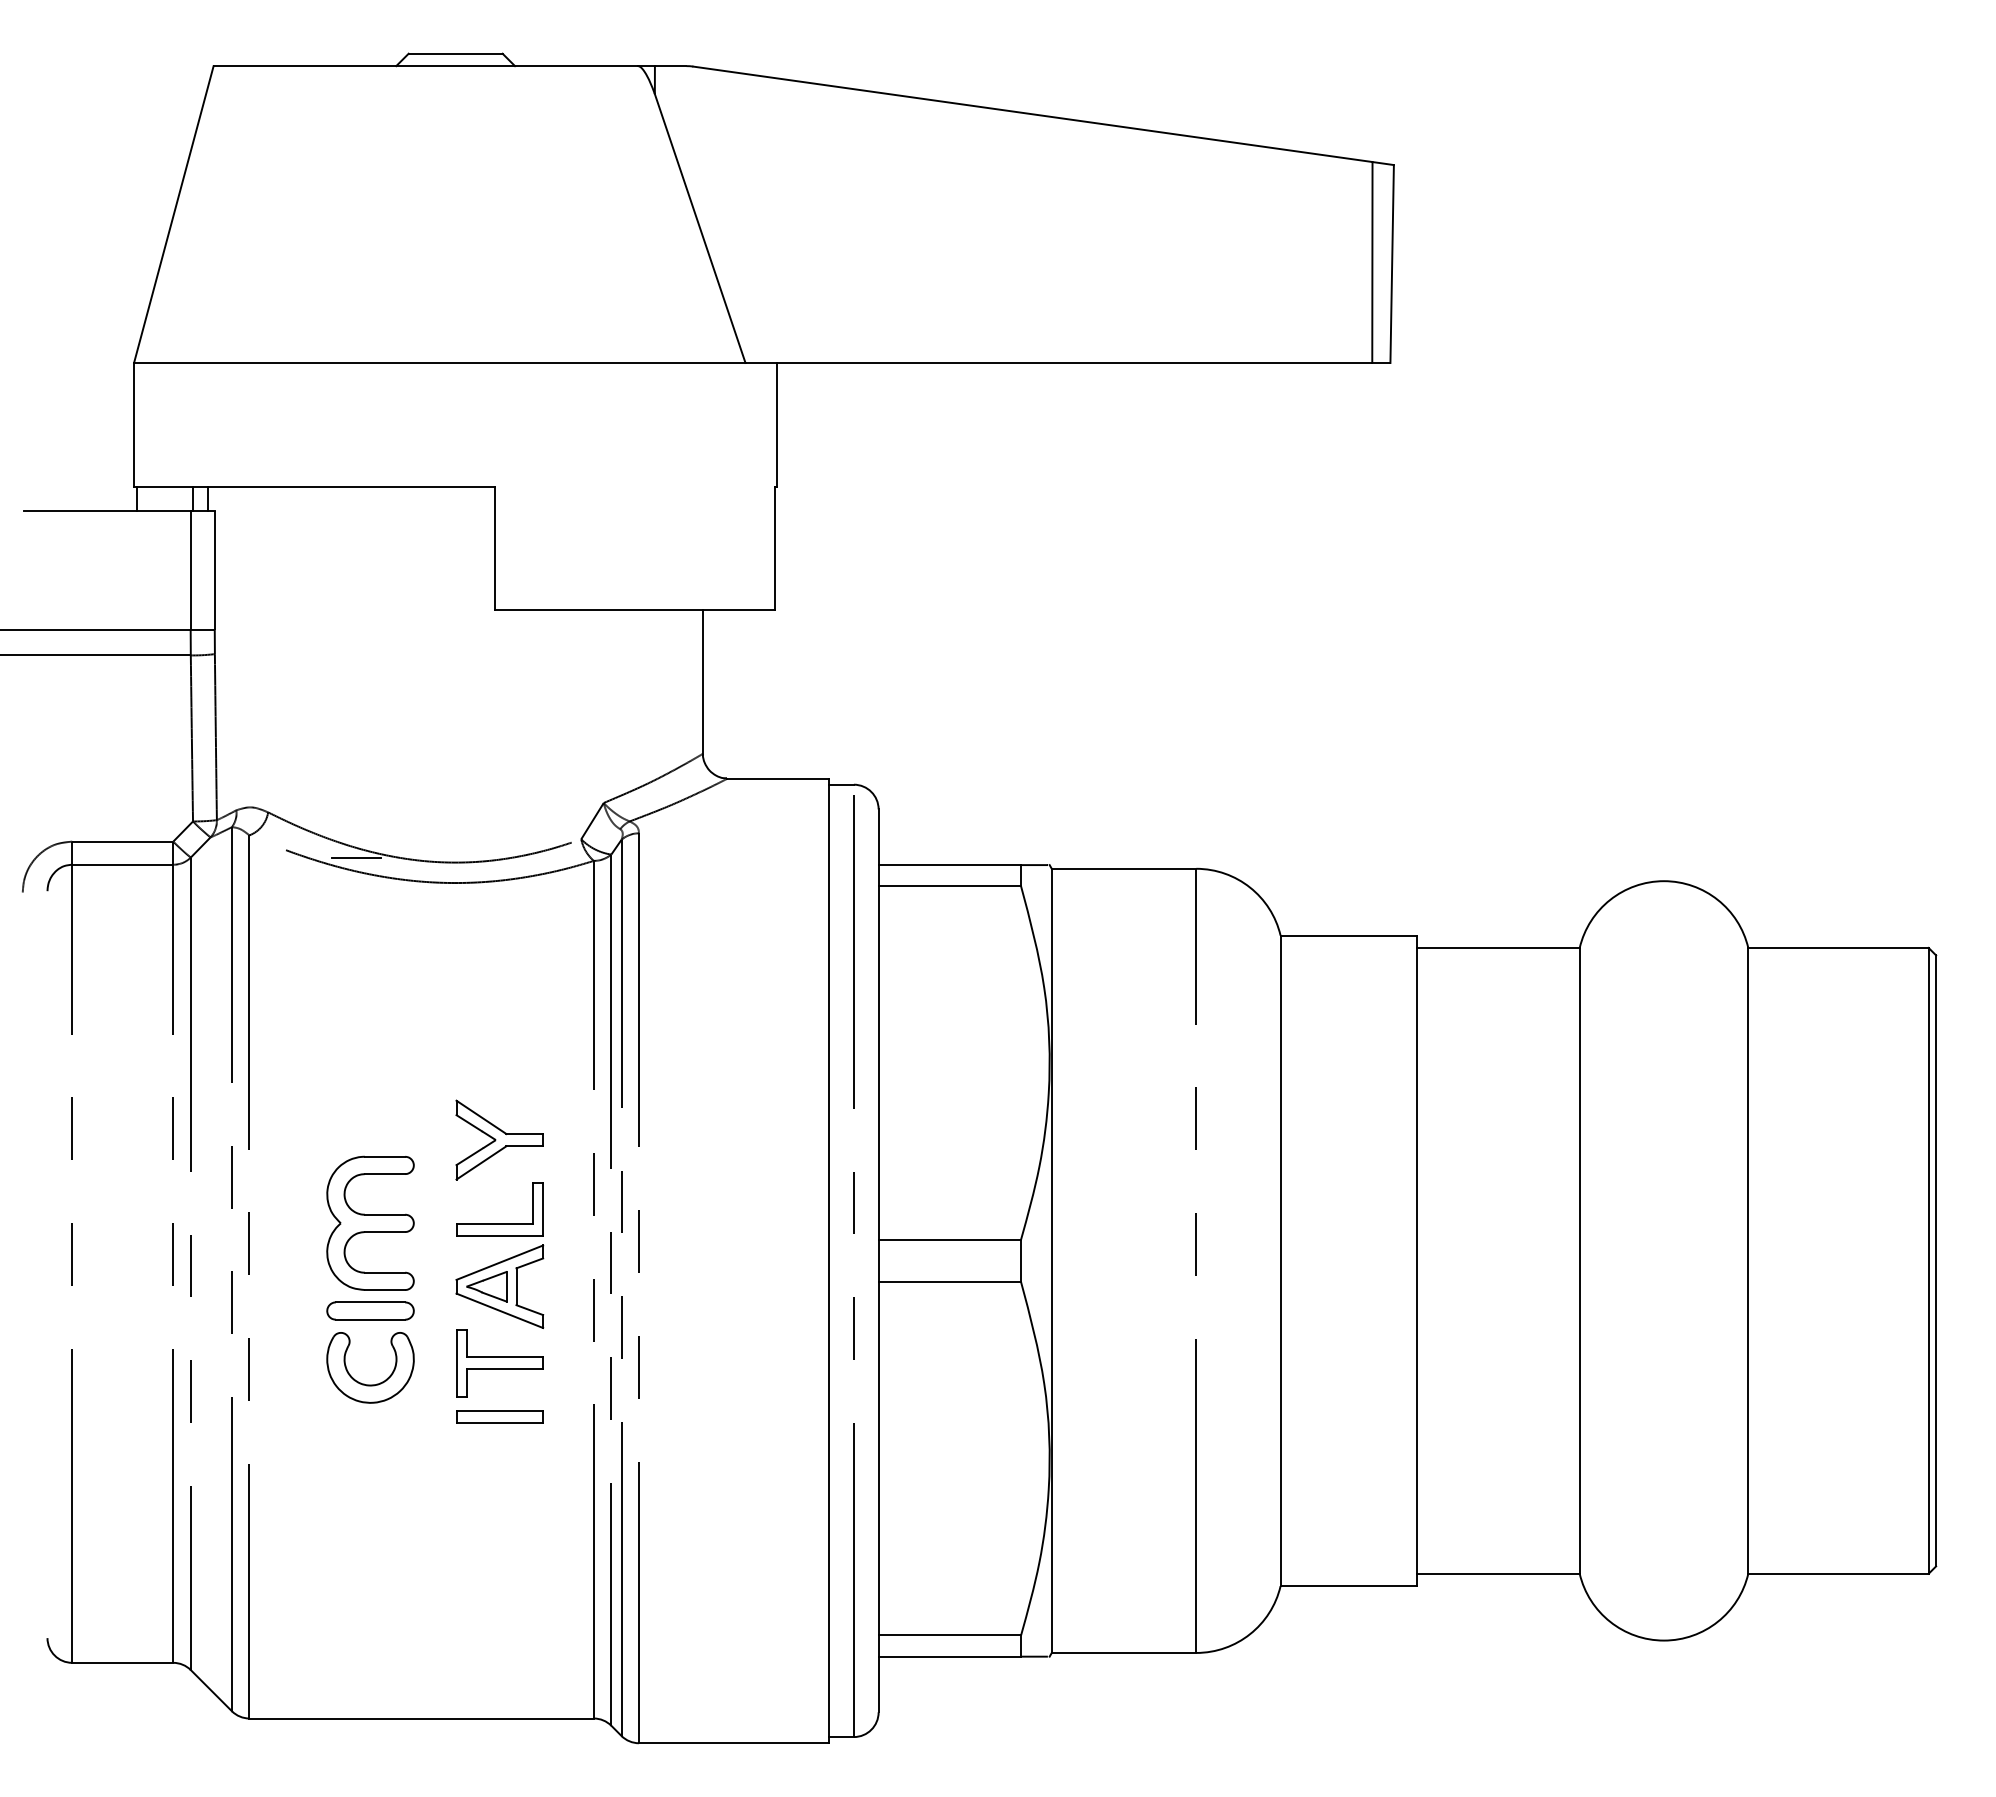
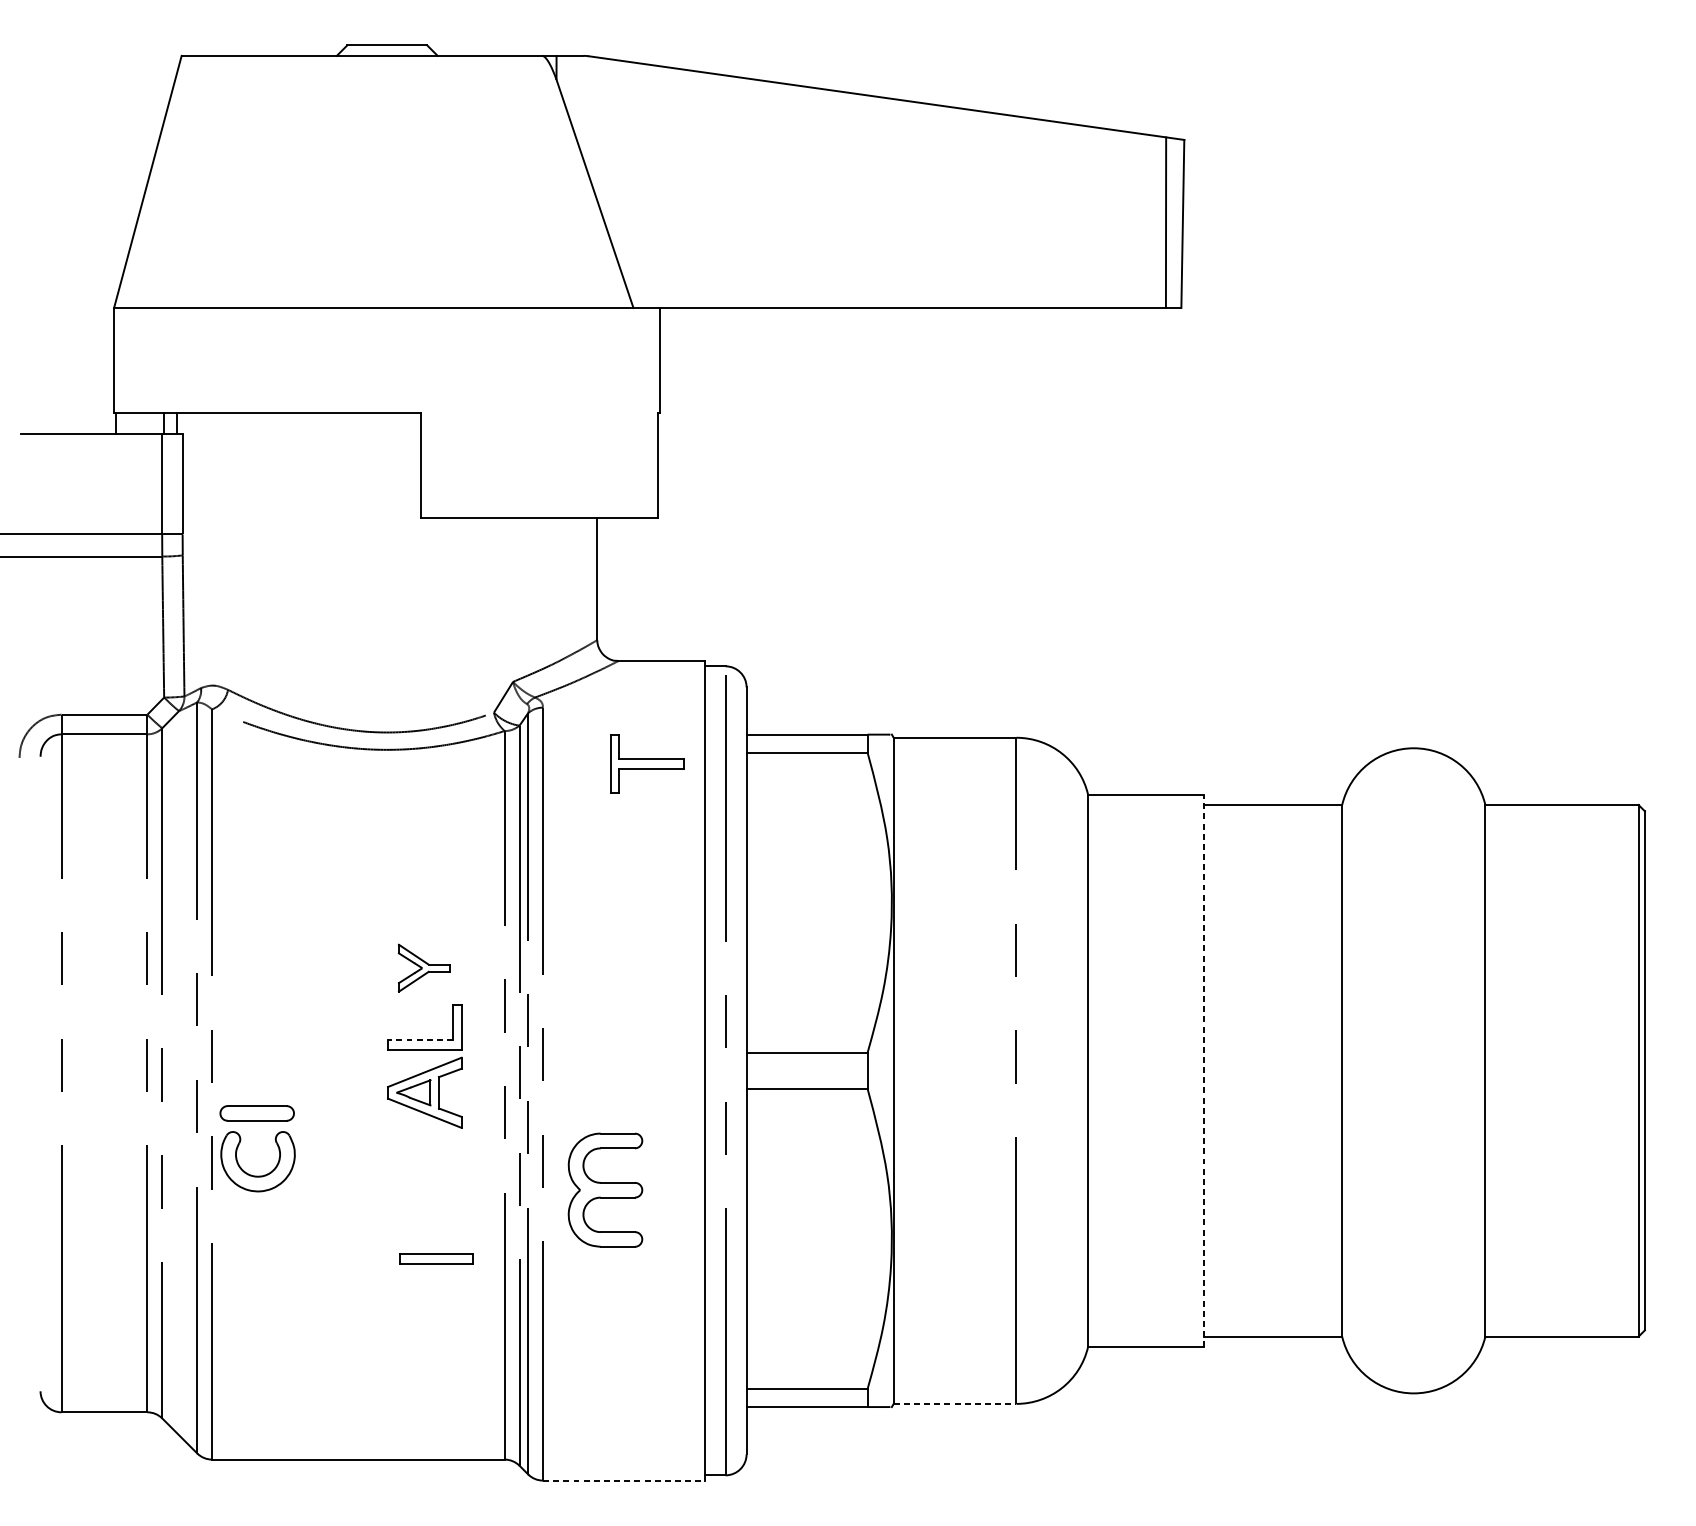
line: (356, 857) -> (303, 728), removed
part: (499, 1139) -> (424, 967), size x0.7
part: (370, 1222) -> (605, 1189), moved
line: (494, 1224) -> (420, 1039), solid -> dashed
line: (1416, 1260) -> (1203, 1070), solid -> dashed
part: (370, 1310) -> (257, 1112), moved
part: (499, 1363) -> (647, 763), moved
part: (370, 1384) -> (258, 1175), moved
part: (499, 1416) -> (436, 1259), moved
line: (1124, 1652) -> (955, 1403), solid -> dashed
line: (734, 1743) -> (624, 1480), solid -> dashed

